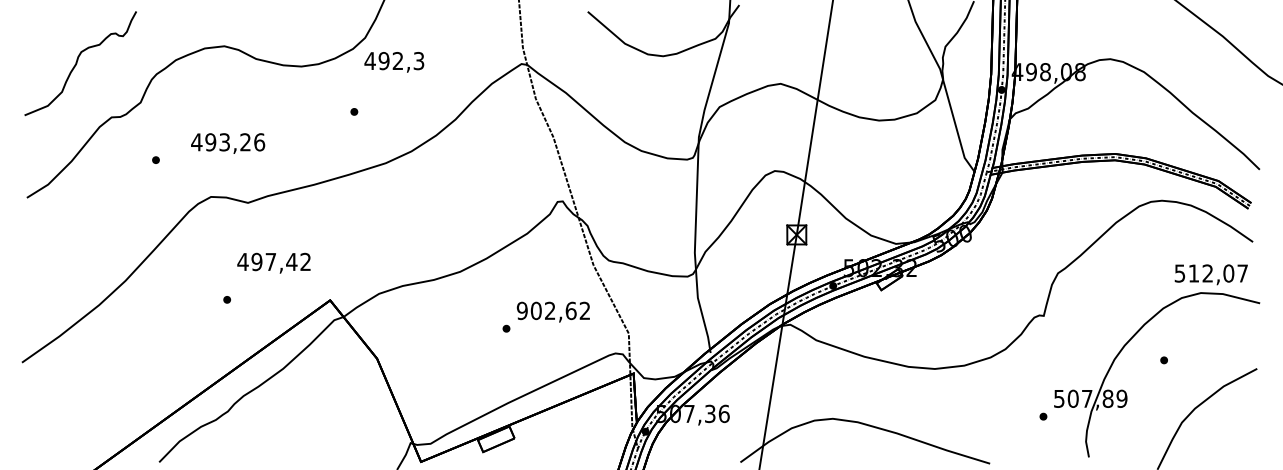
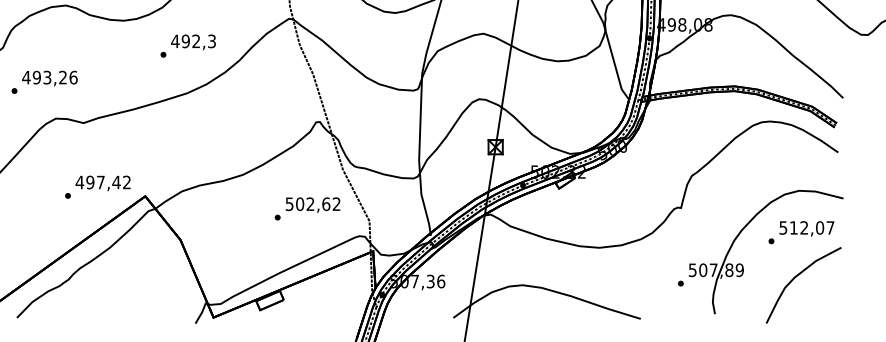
text: (394, 62) -> (193, 42), moved
text: (228, 143) -> (50, 78), moved
text: (273, 262) -> (102, 182), moved
text: (1210, 274) -> (806, 228), moved
text: (521, 310) -> (288, 203), 902,62 -> 502,62

